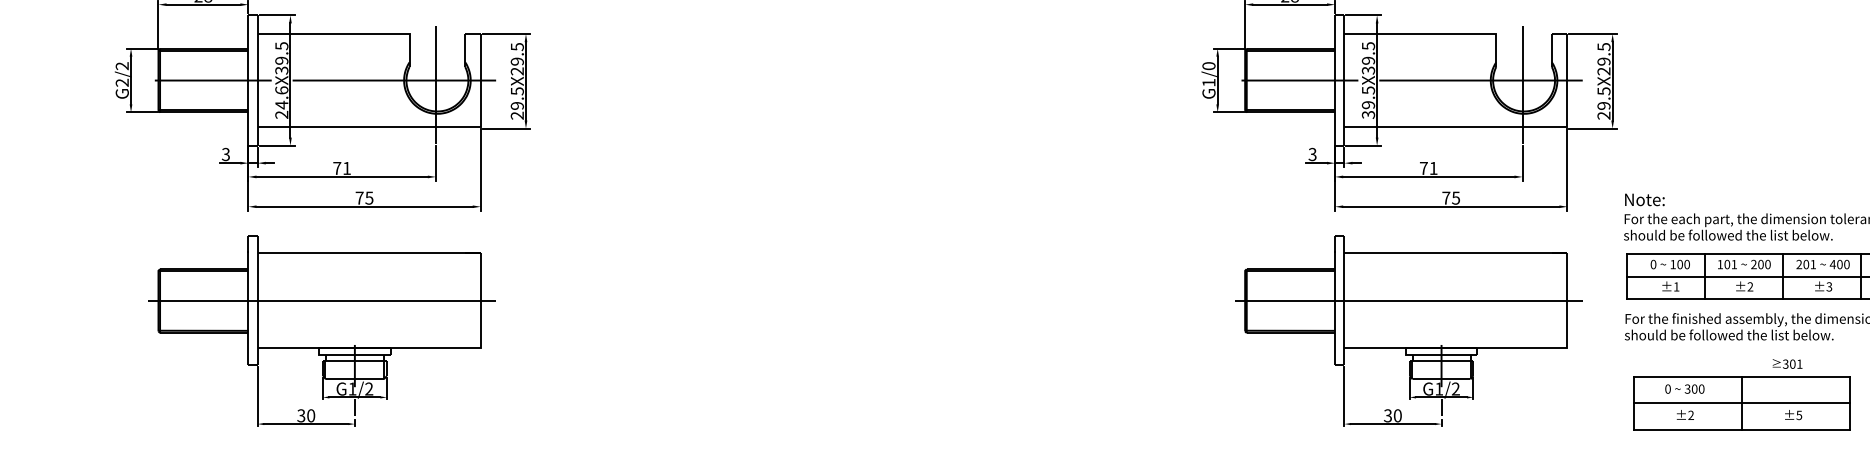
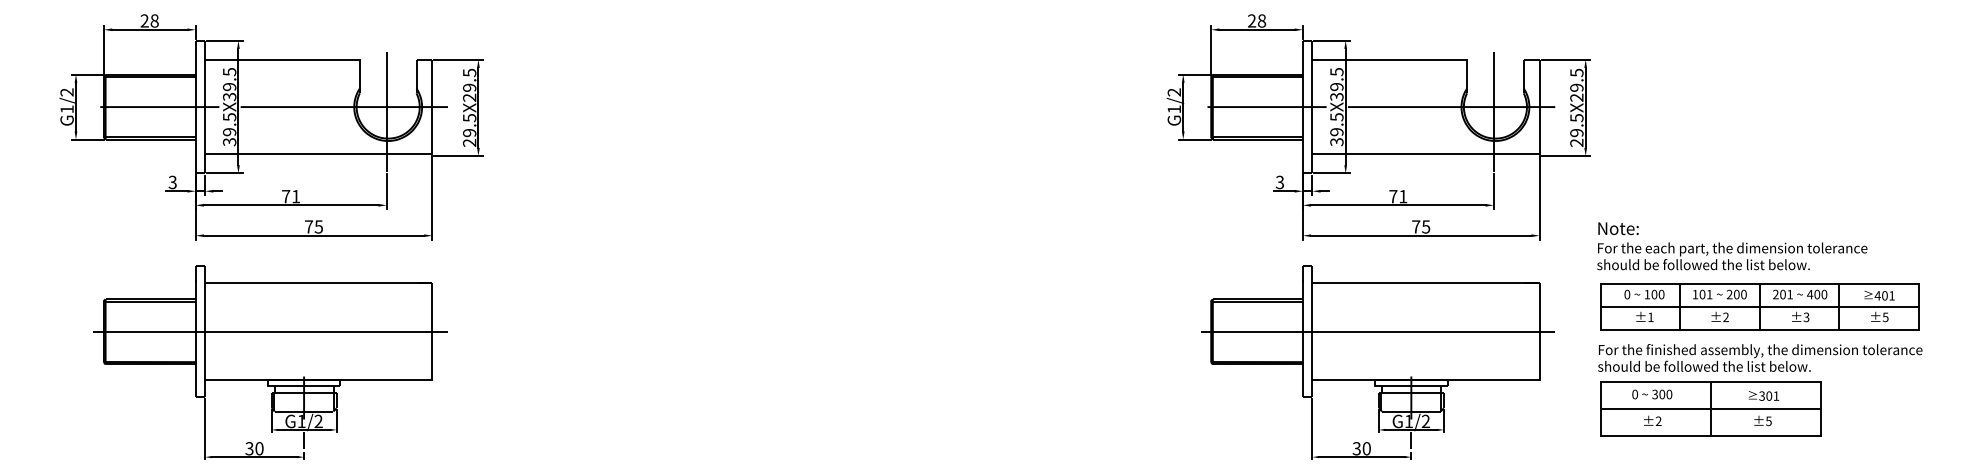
text: (1209, 66) -> (1174, 92), G1/0 -> G1/2
text: (121, 82) -> (66, 109), G2/2 -> G1/2
text: (281, 102) -> (229, 129), 24.6X39.5 -> 39.5X39.5
part: (1742, 402) -> (1710, 408), moved

